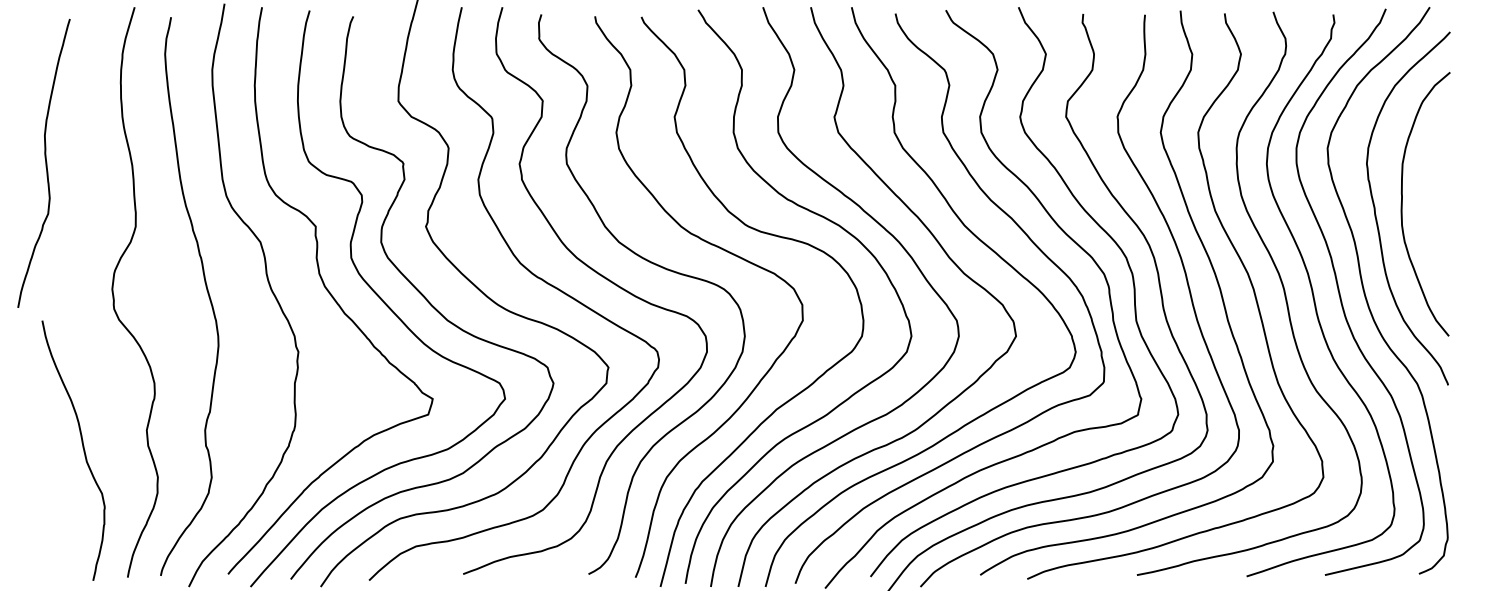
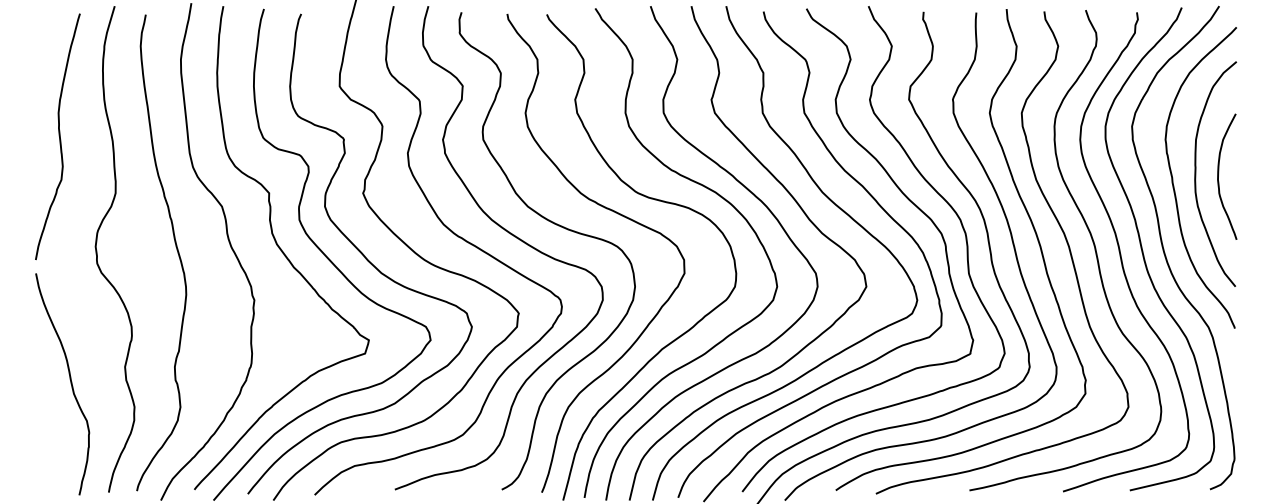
curve: (45, 162) -> (59, 136), moved
curve: (1429, 207) -> (1218, 176), added

